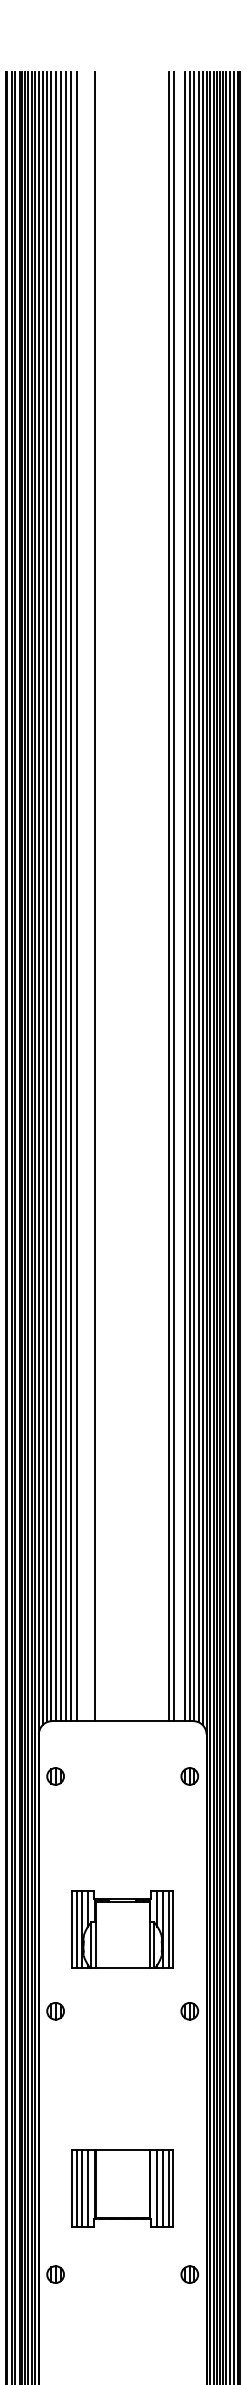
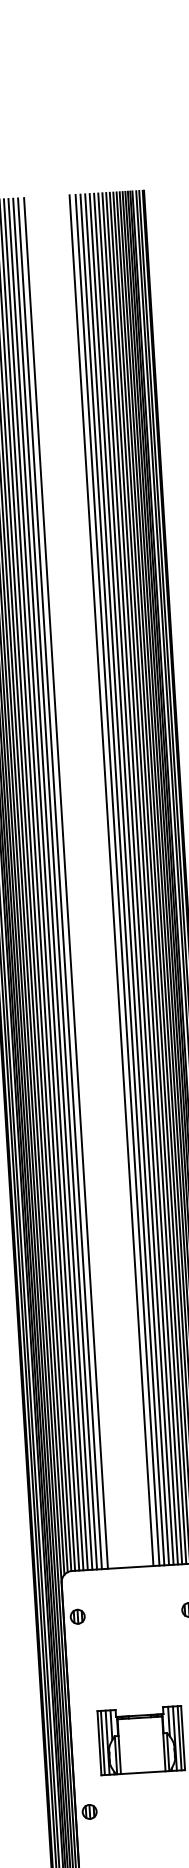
line: (82, 896) -> (55, 884), added
line: (88, 896) -> (60, 883), added
line: (150, 896) -> (111, 880), added
line: (157, 896) -> (117, 880), added
line: (163, 896) -> (122, 880), added
line: (179, 896) -> (135, 879), added

